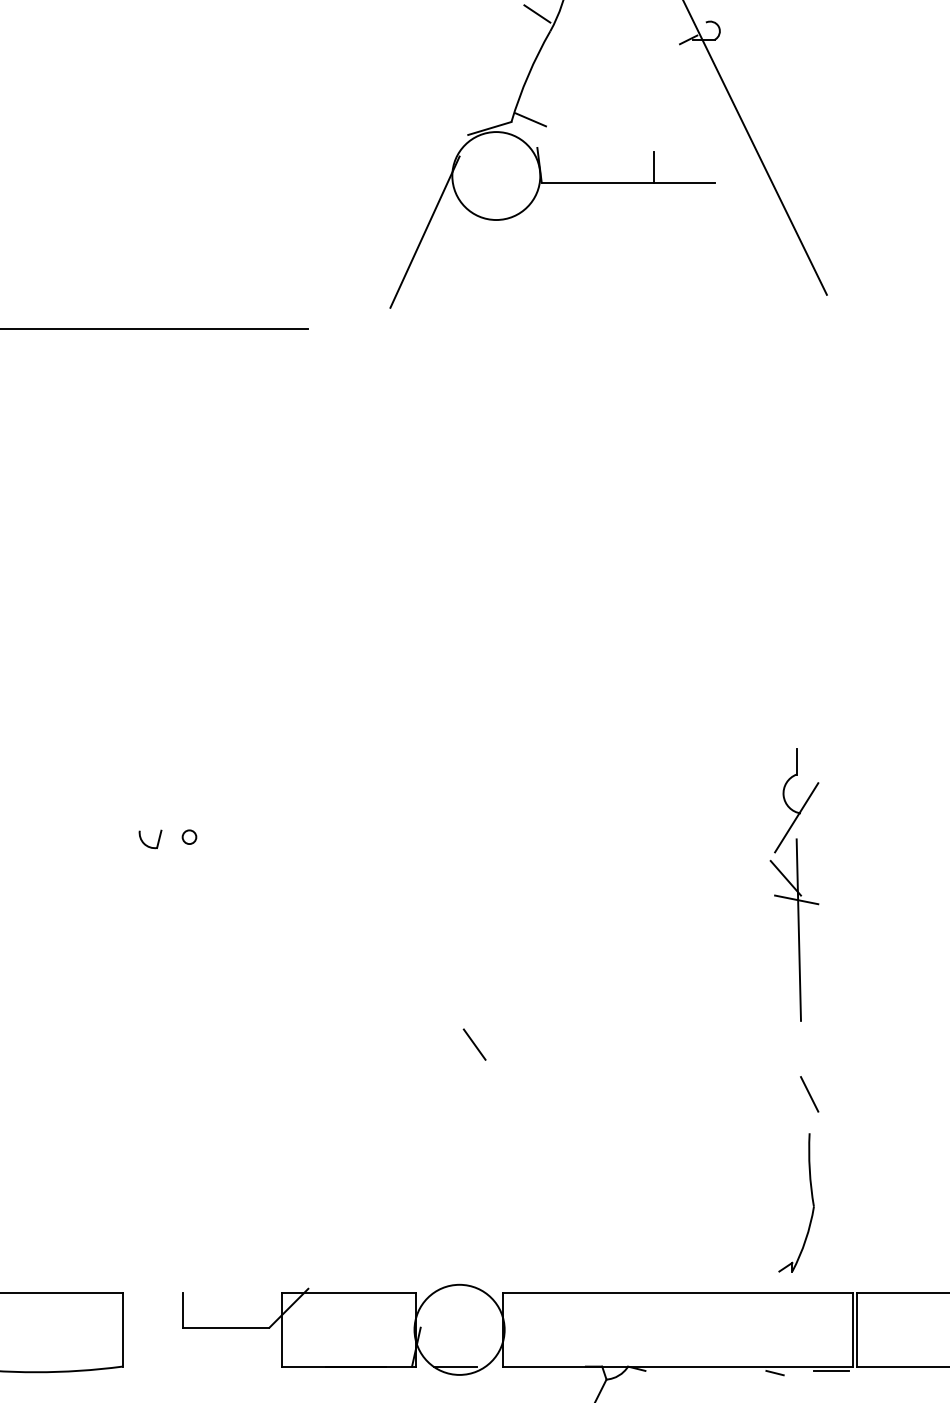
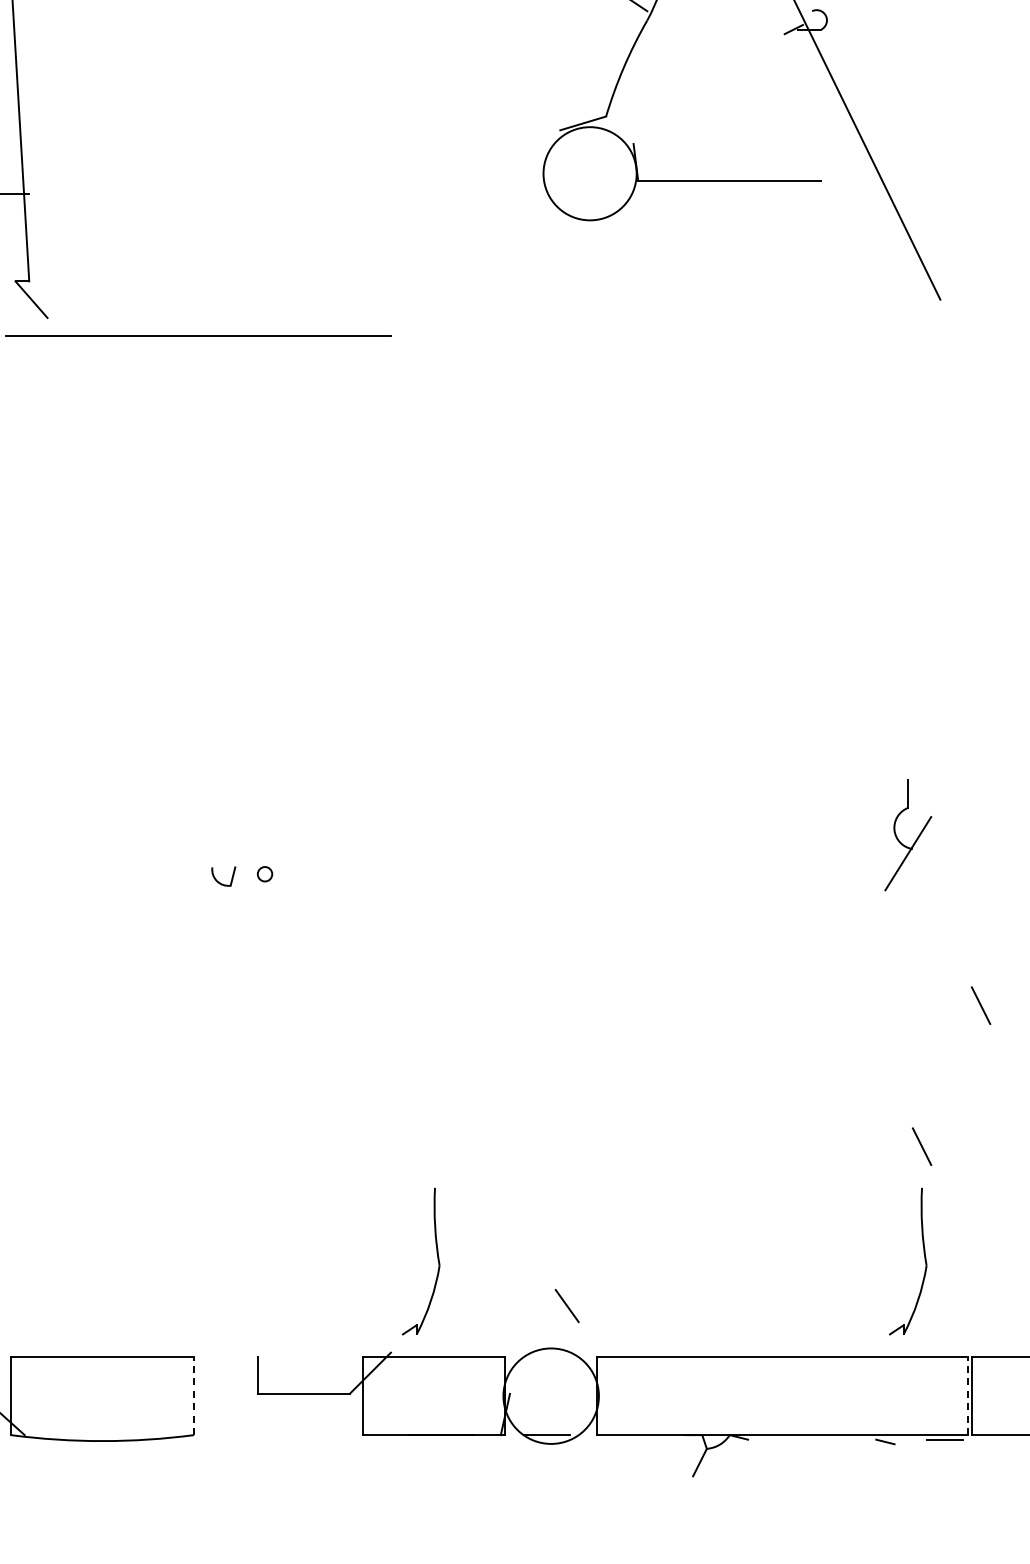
line: (530, 120) -> (626, 114), removed
line: (654, 167) -> (757, 164), removed
line: (424, 232) -> (514, 233), removed
part: (794, 929) -> (905, 972), removed
line: (864, 961) -> (980, 1005), added
line: (474, 1045) -> (566, 1306), moved
part: (352, 1201) -> (437, 1260), added
line: (122, 1330) -> (194, 1396), solid -> dashed
line: (852, 1330) -> (967, 1396), solid -> dashed

